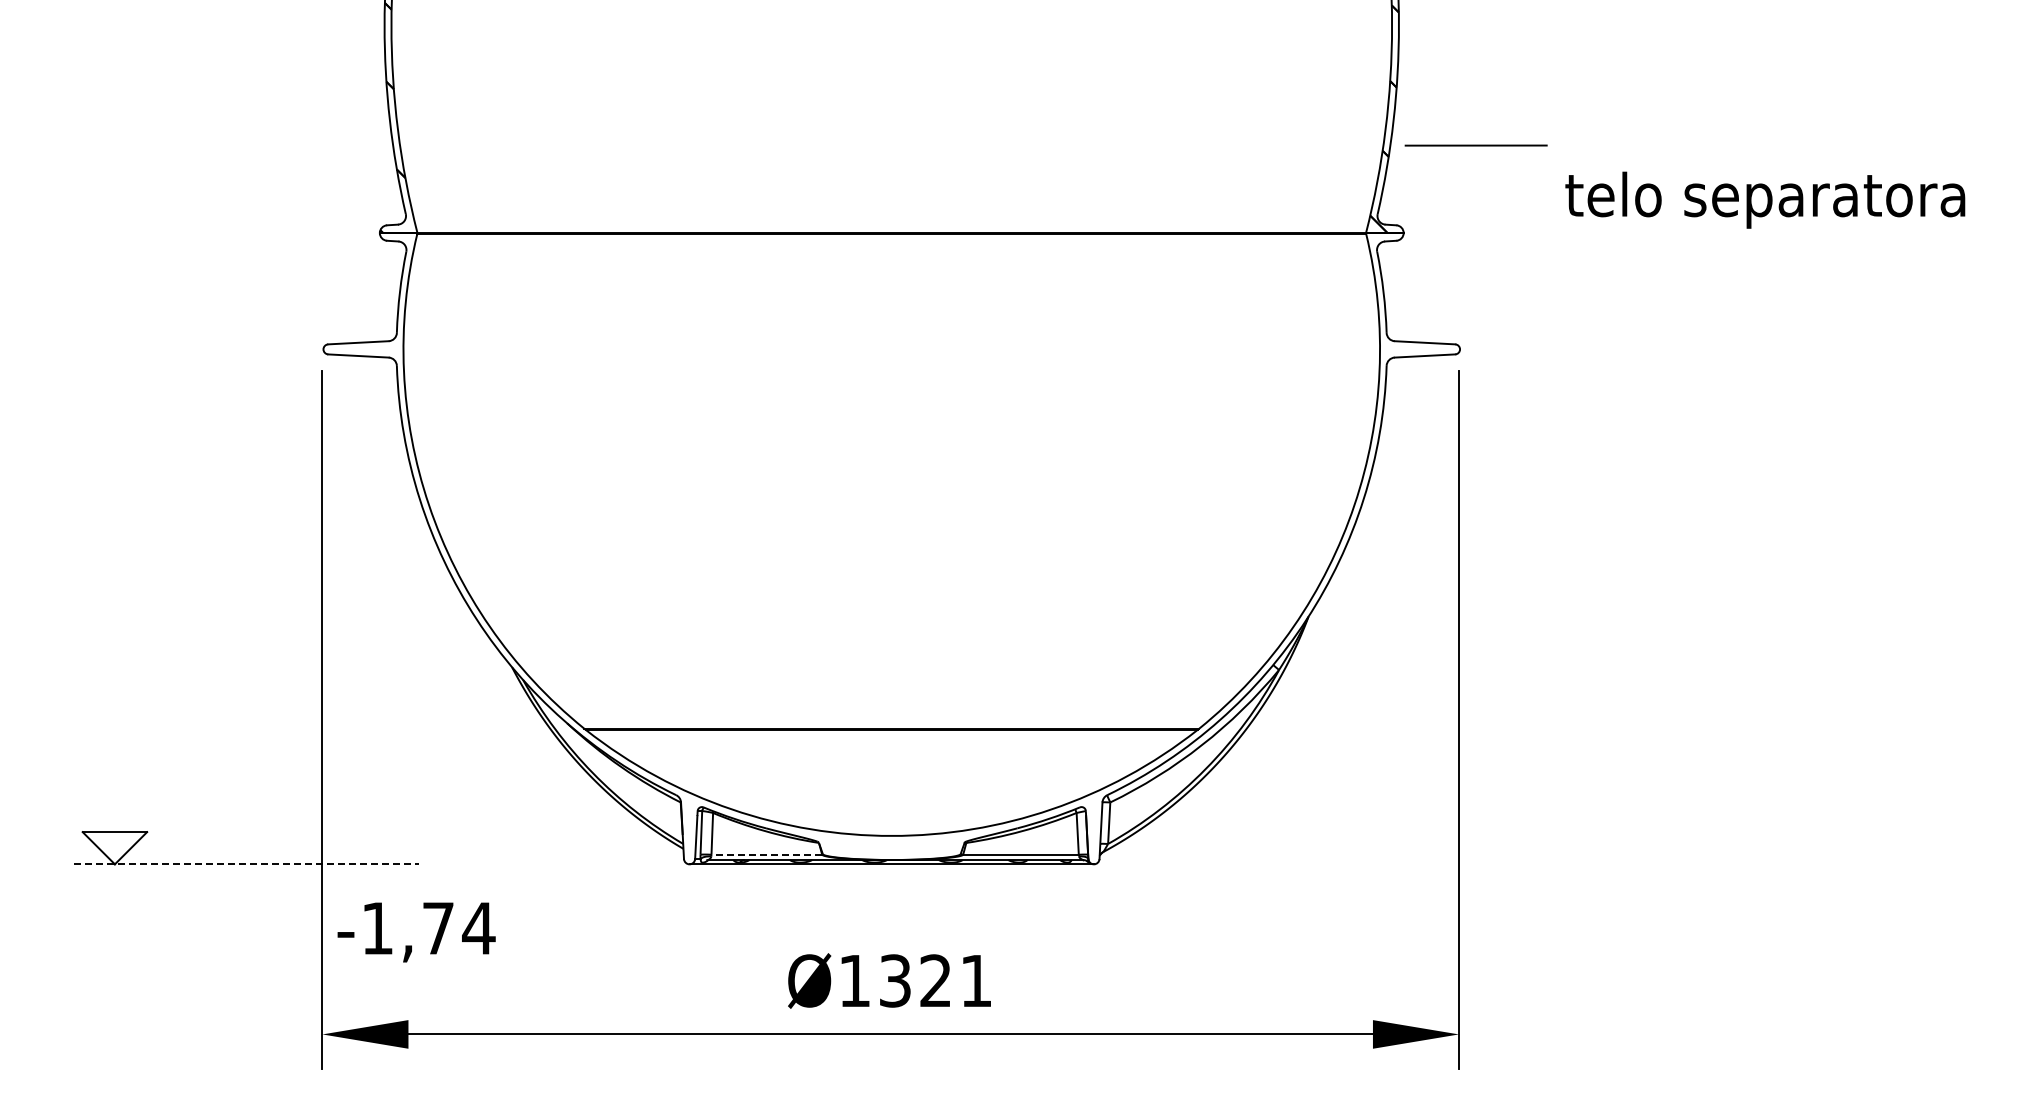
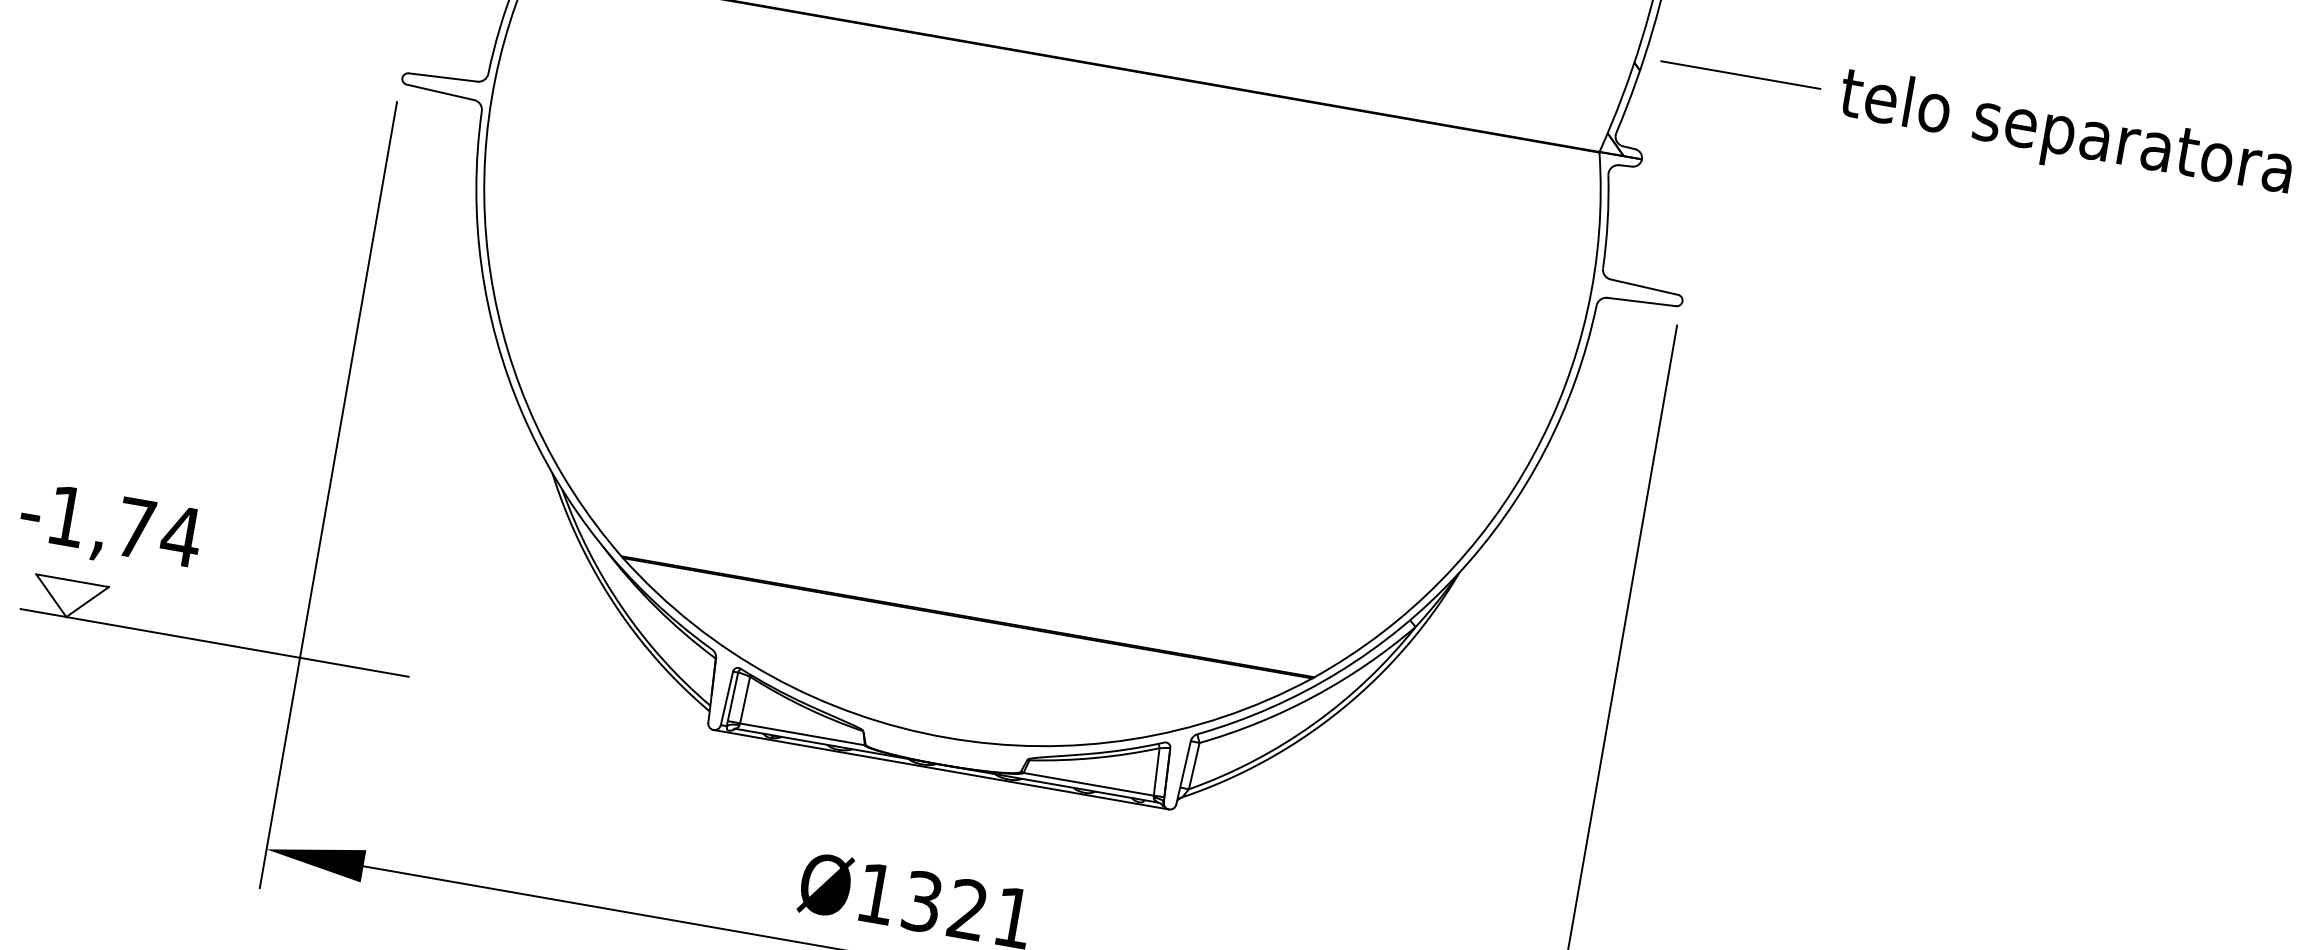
text: (1765, 199) -> (2066, 135), moved
line: (766, 854) -> (802, 734), dashed -> solid
line: (247, 864) -> (215, 643), dashed -> solid
text: (416, 932) -> (110, 528), moved

